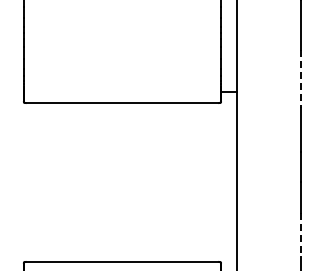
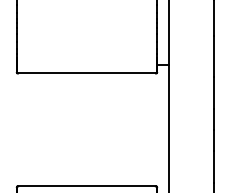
line: (300, 79) -> (213, 56), dashed -> solid
line: (300, 235) -> (213, 167), dashed -> solid

